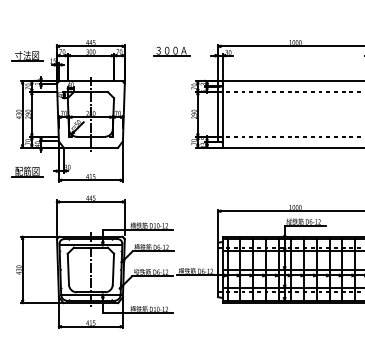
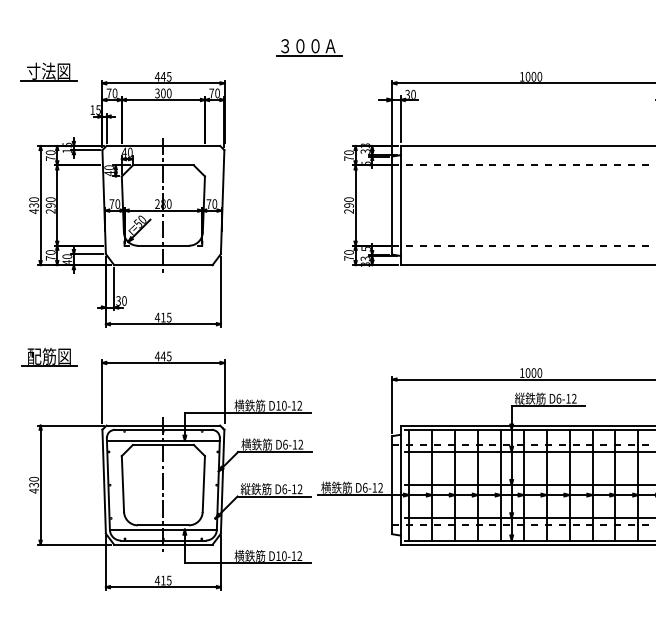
part: (171, 51) -> (308, 47), moved
part: (27, 56) -> (49, 72), moved
part: (27, 171) -> (49, 356), moved

